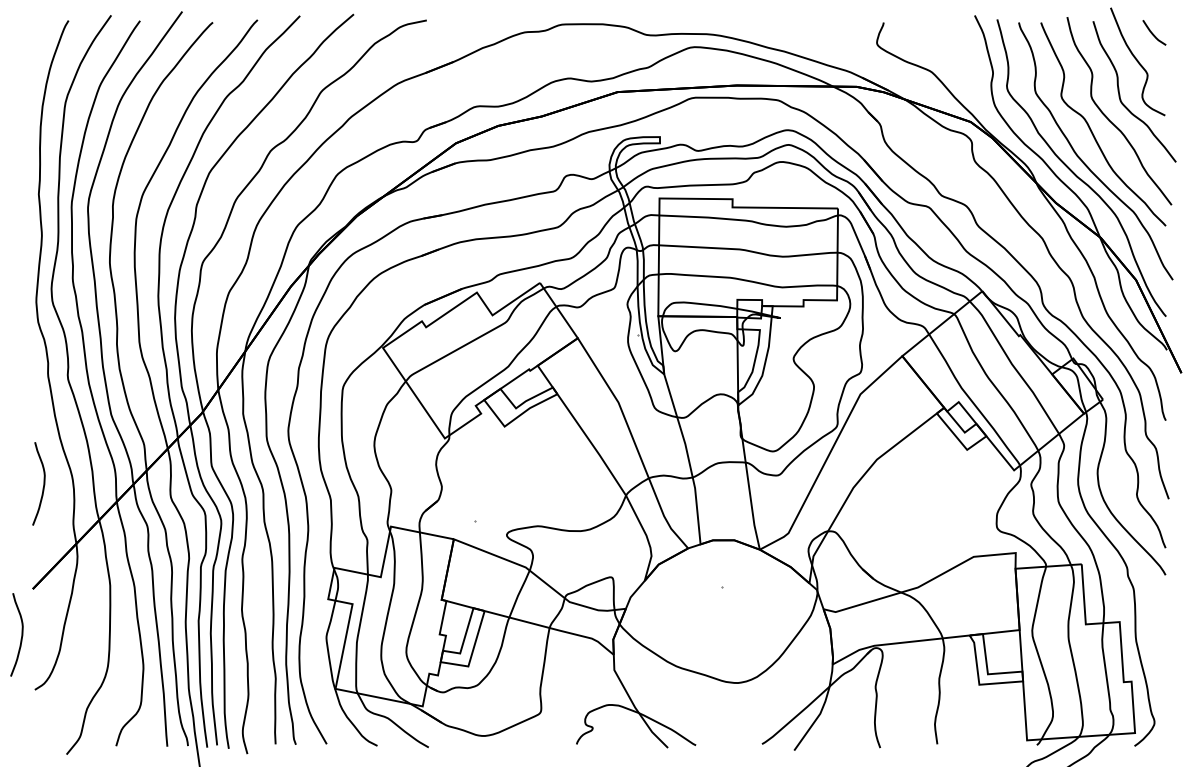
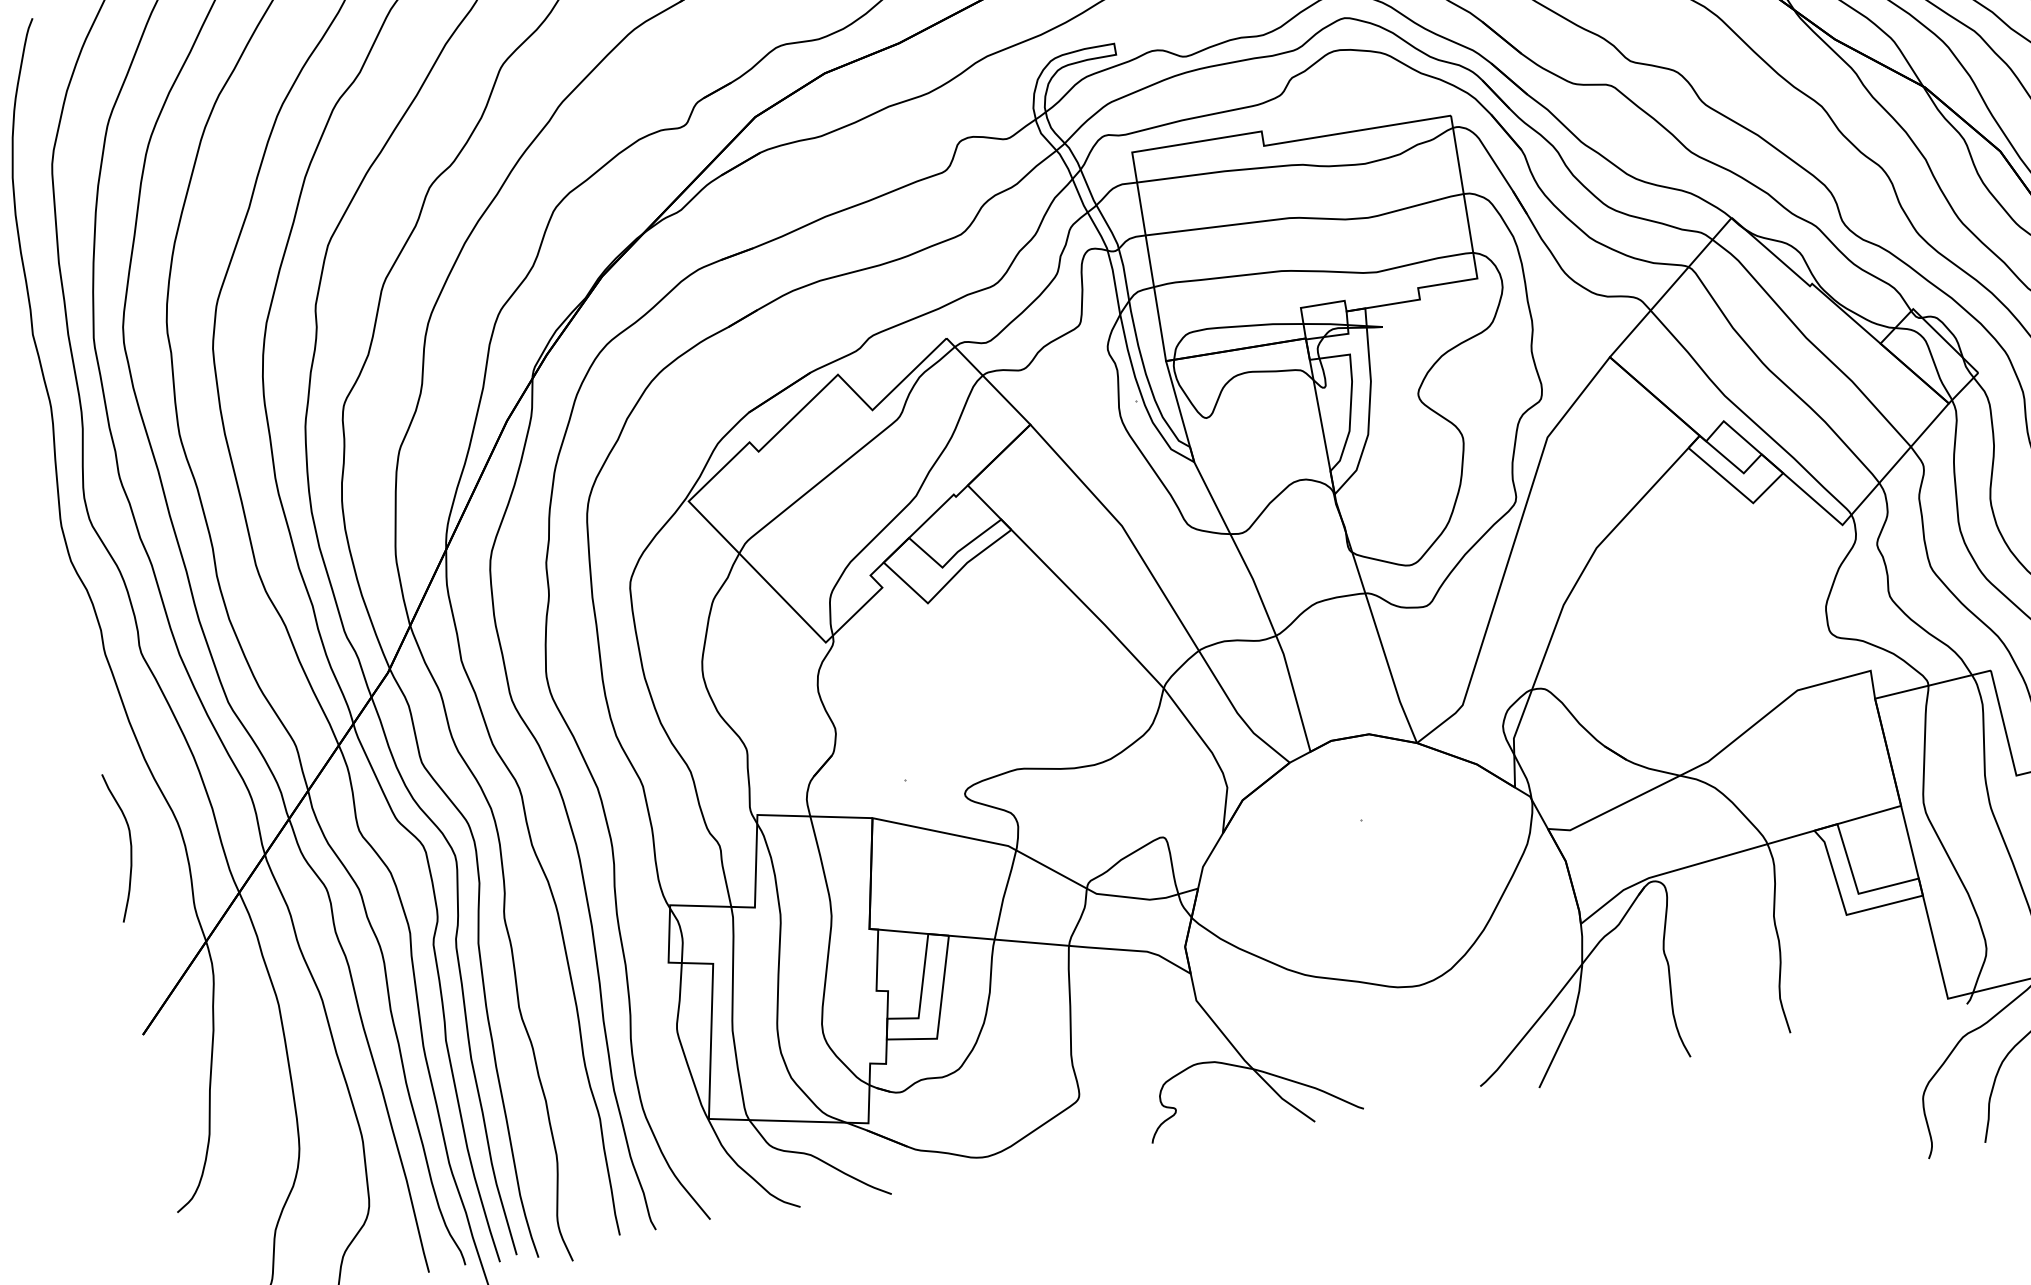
curve: (21, 634) -> (136, 1118), removed

